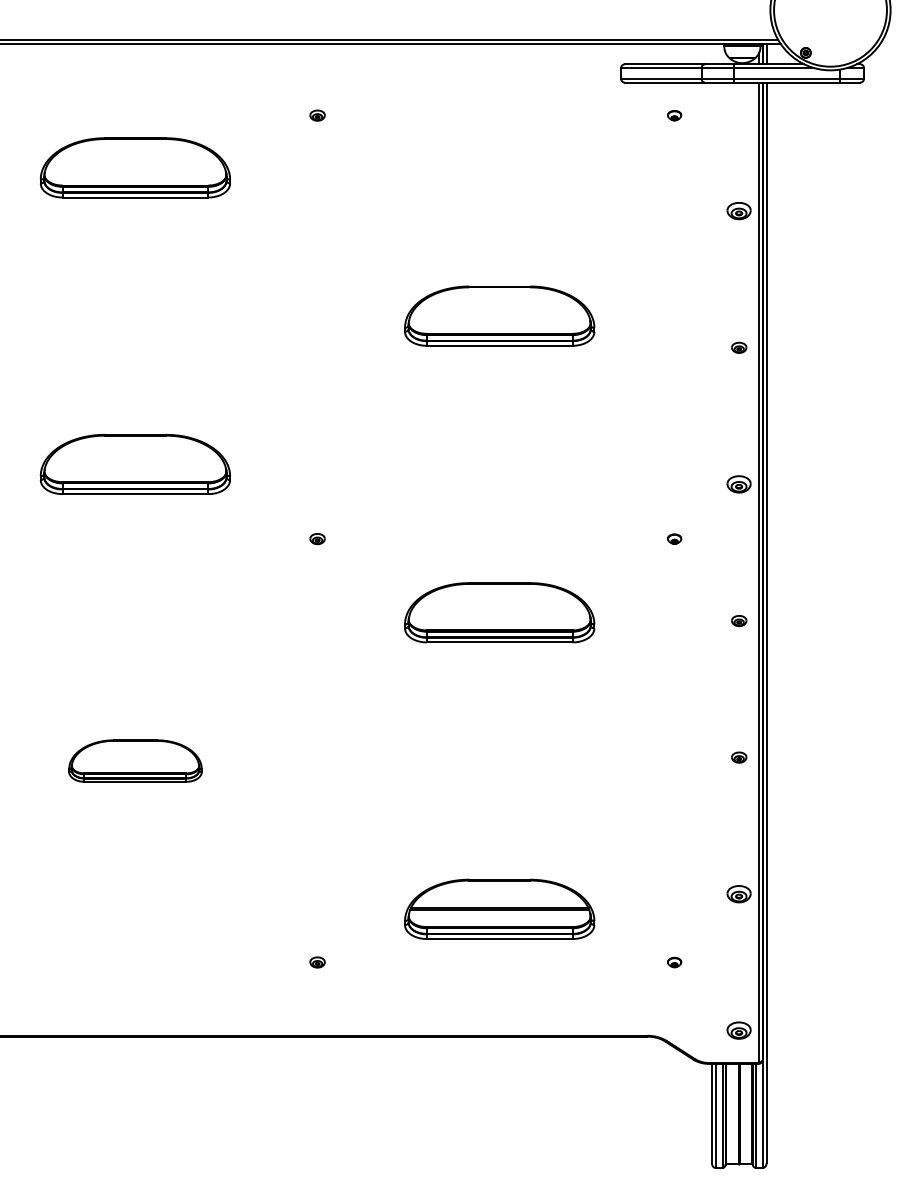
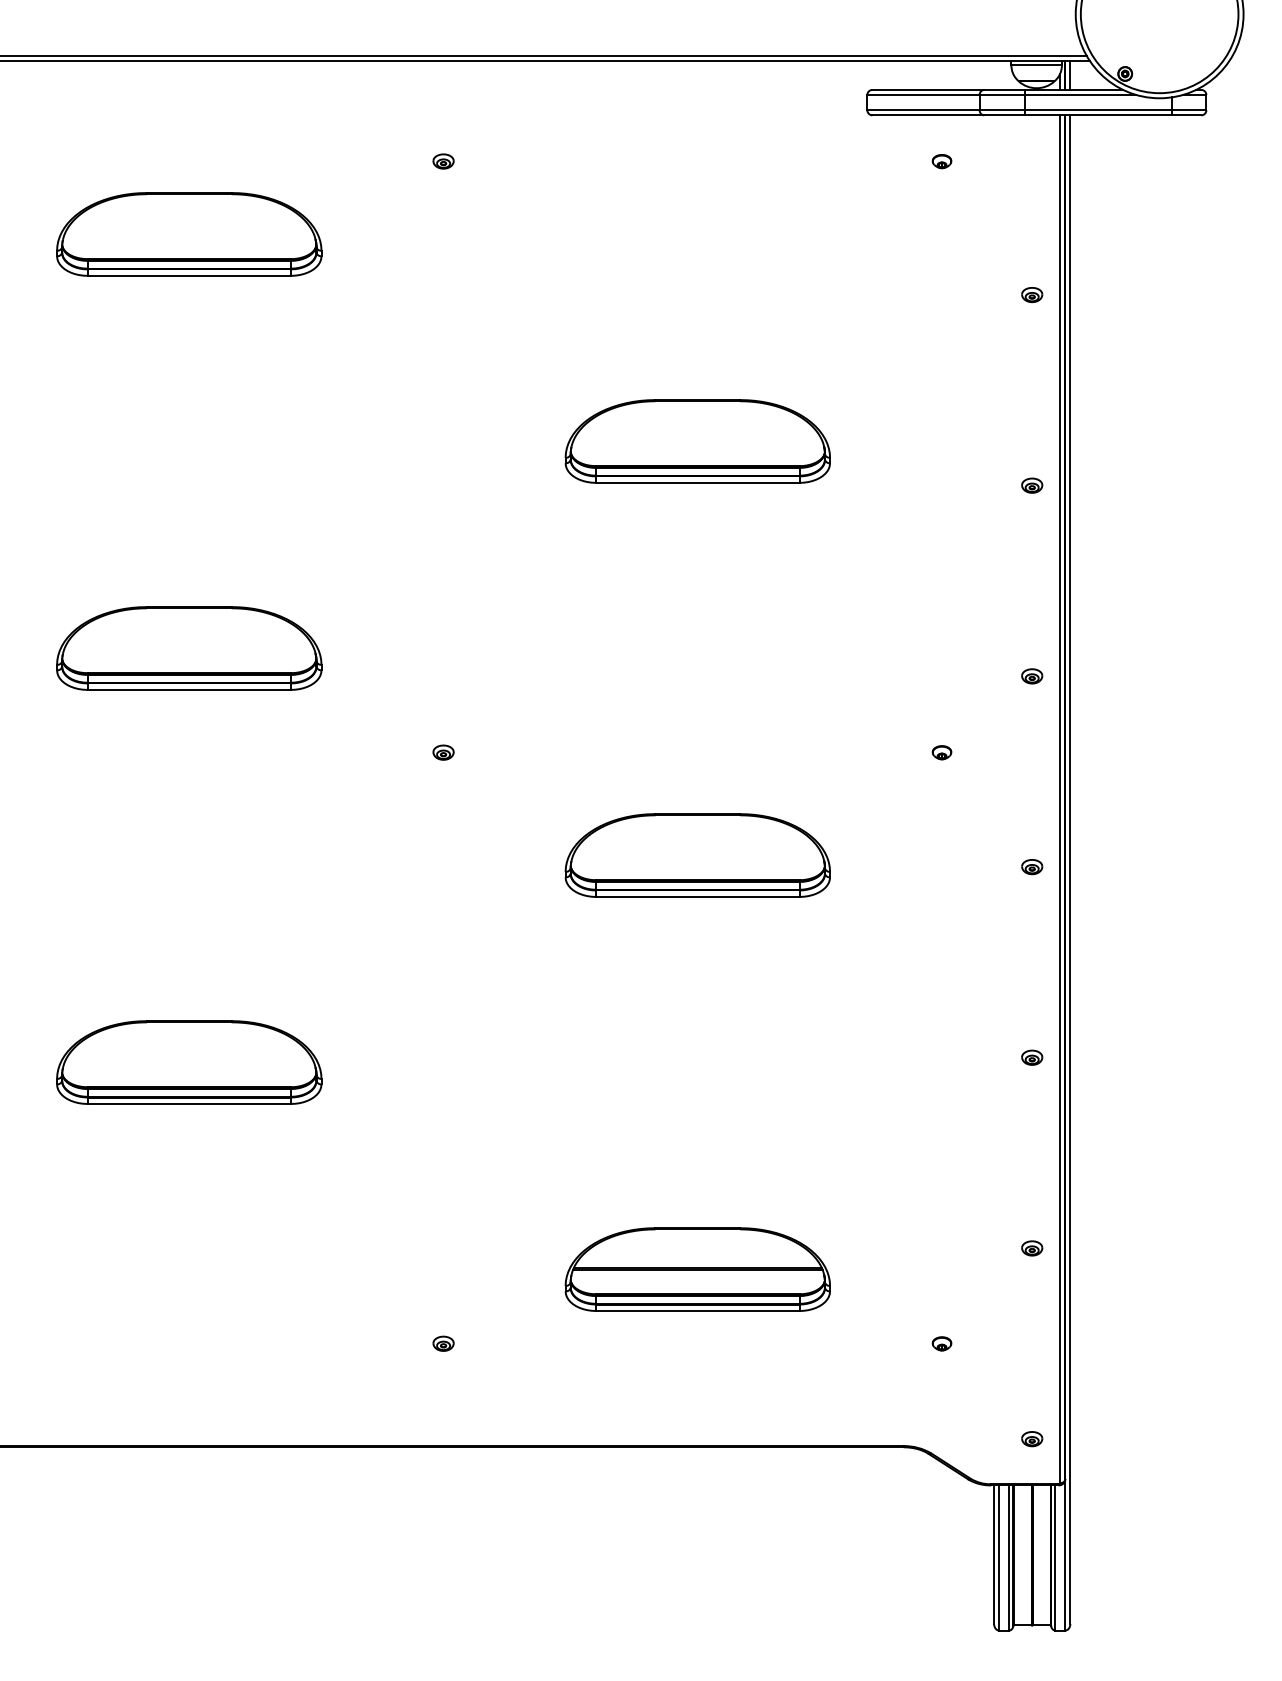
part: (739, 211) -> (1032, 295), size x0.62
part: (739, 484) -> (1032, 676), size x0.62
part: (135, 761) -> (189, 1062), size x1.43
part: (739, 894) -> (1032, 1248), size x0.62
part: (739, 1031) -> (1032, 1439), size x0.62

